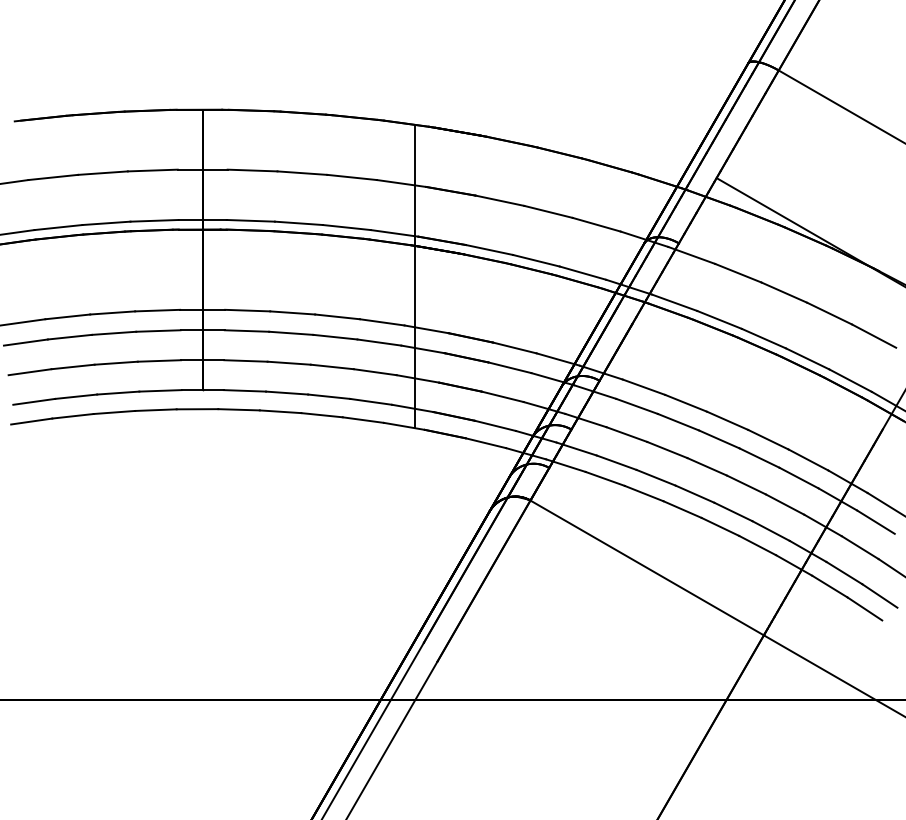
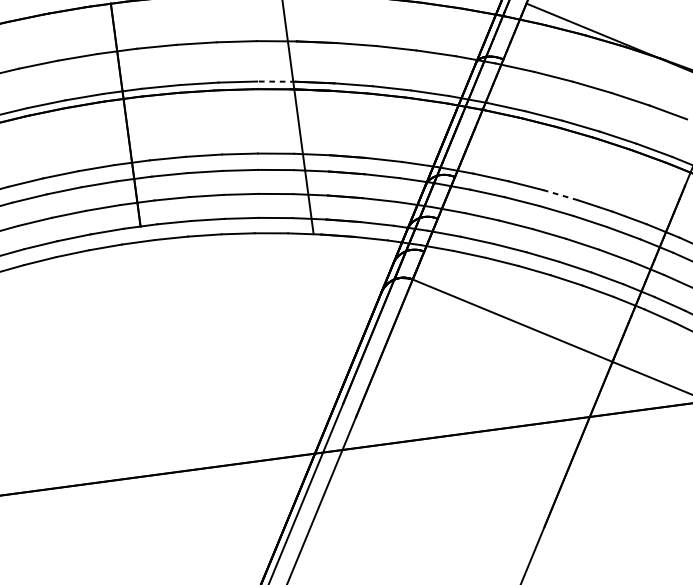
line: (394, 233) -> (276, 81), solid -> dashed
line: (727, 420) -> (560, 195), solid -> dashed

